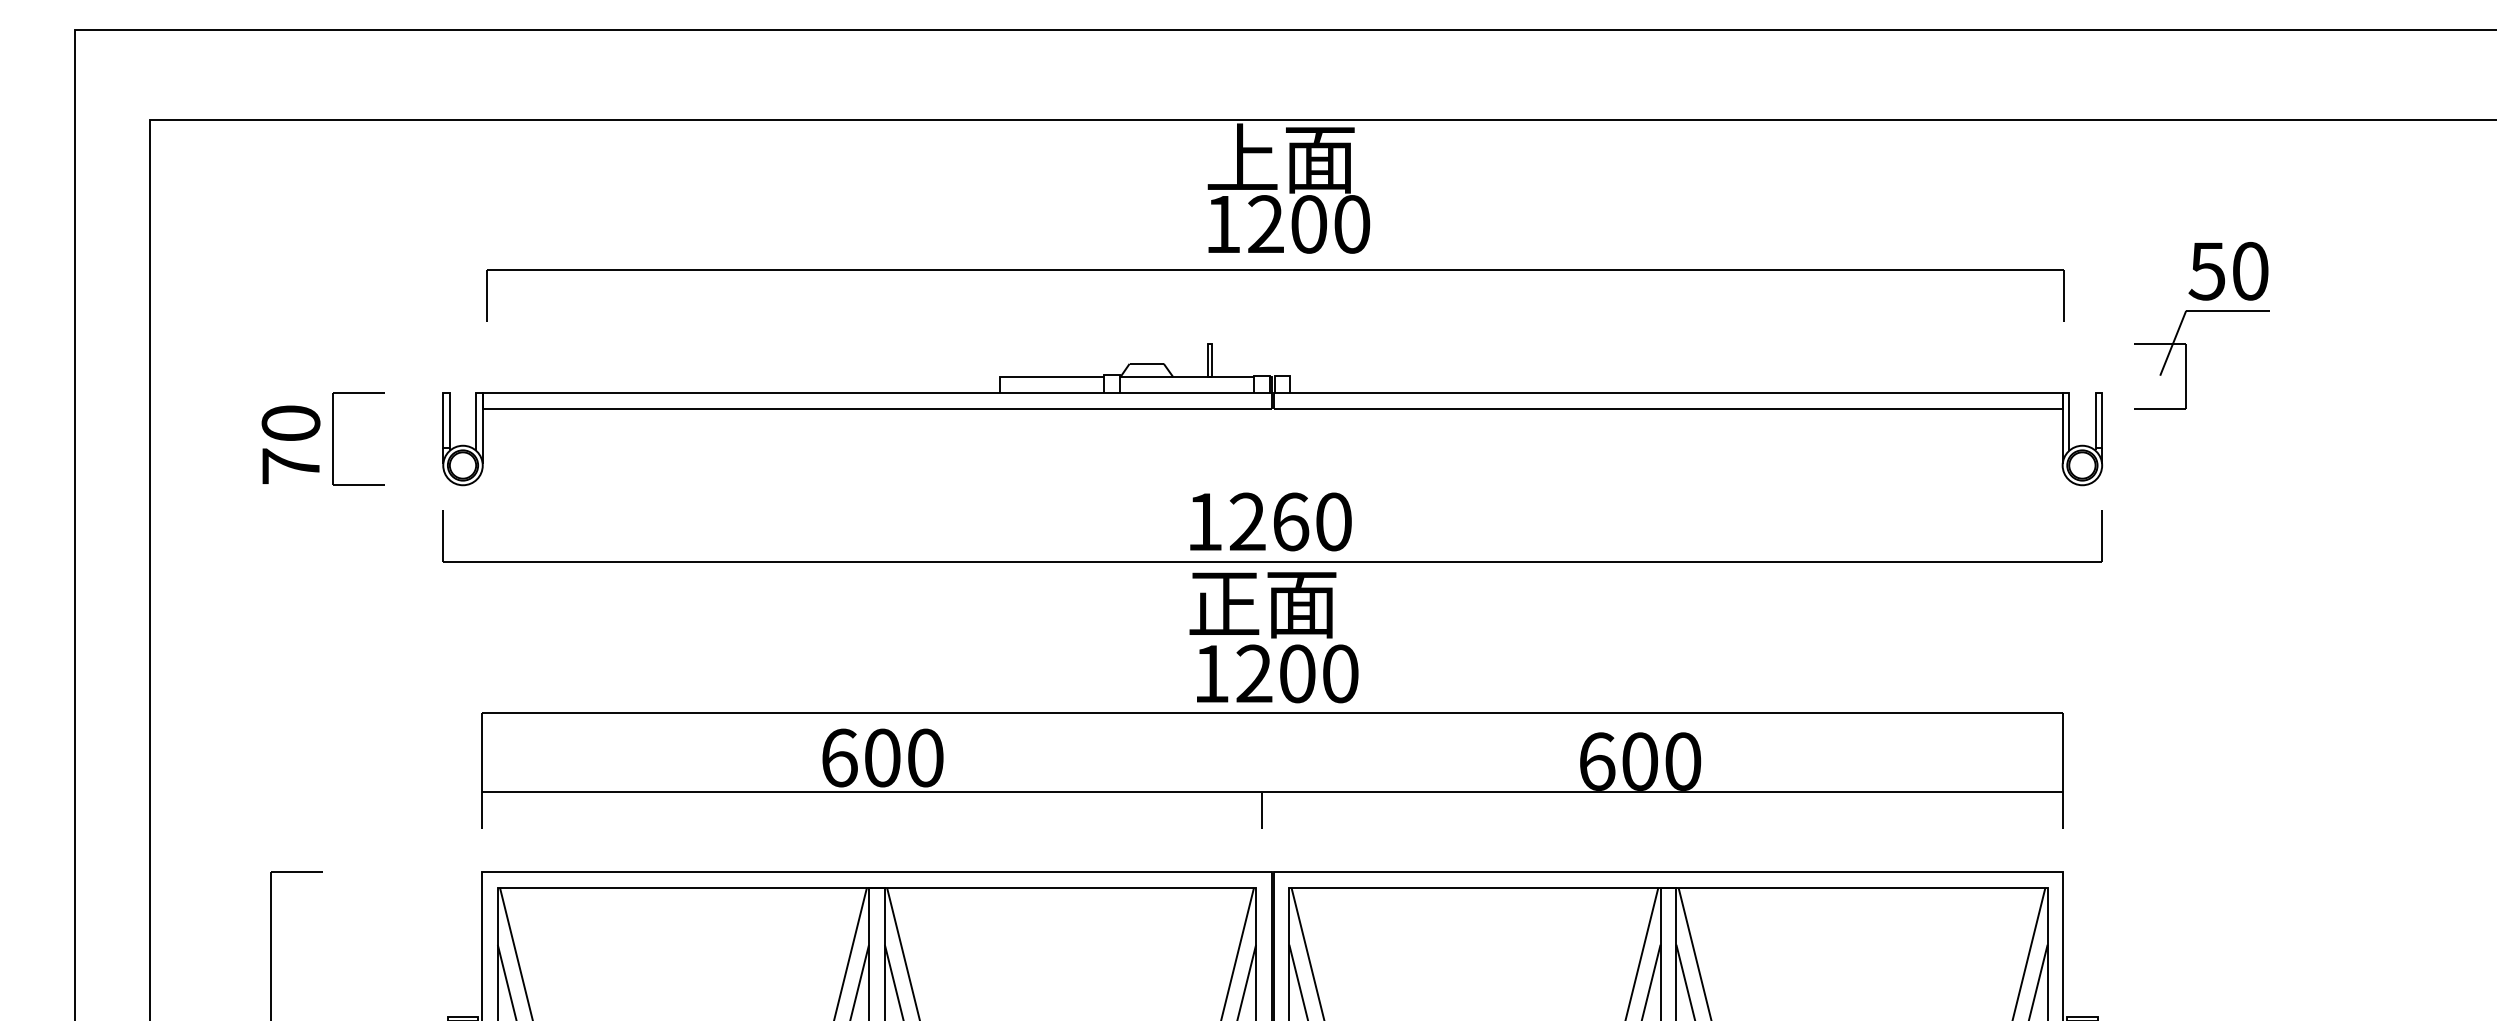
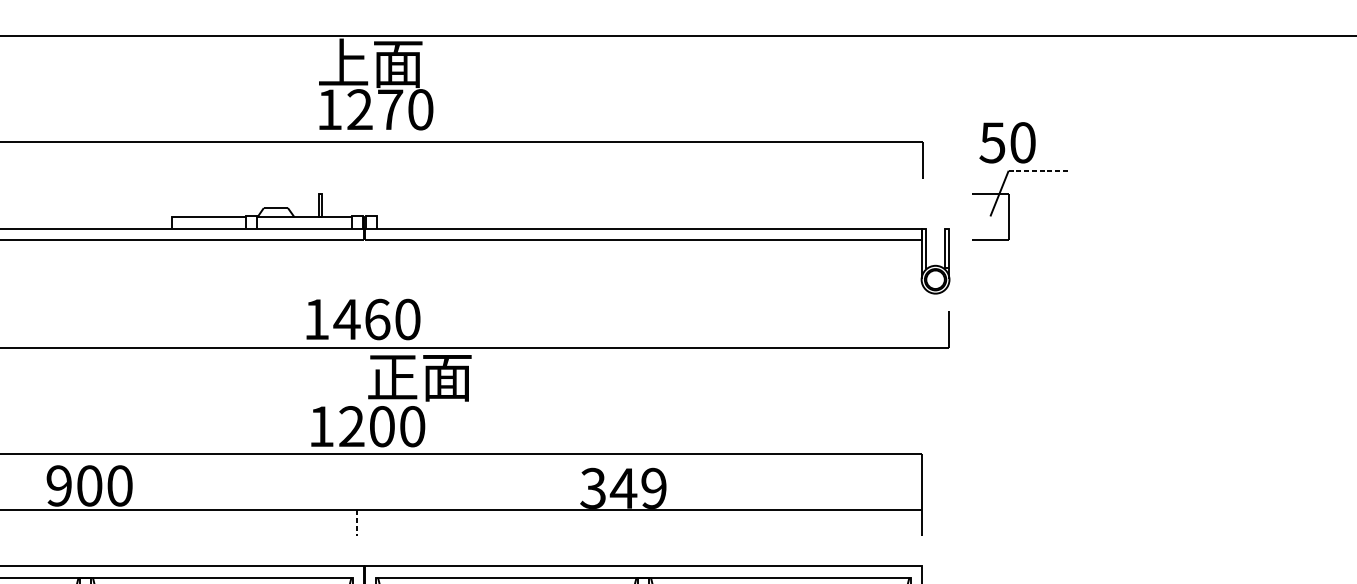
text: (1309, 224) -> (390, 109), 1200 -> 1270
text: (2228, 271) -> (1007, 142), moved
line: (2227, 310) -> (1037, 170), solid -> dashed
text: (1247, 521) -> (346, 319), 1260 -> 1460
text: (1262, 605) -> (419, 378), moved
text: (839, 757) -> (59, 485), 600 -> 900
text: (1639, 761) -> (623, 488), 600 -> 349
line: (1262, 811) -> (357, 523), solid -> dashed

